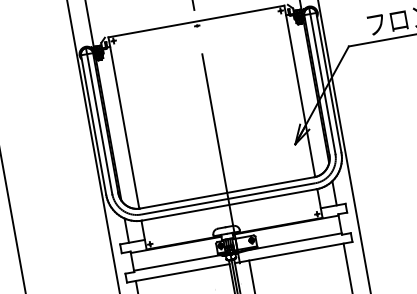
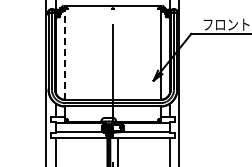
line: (123, 124) -> (64, 53), solid -> dashed

